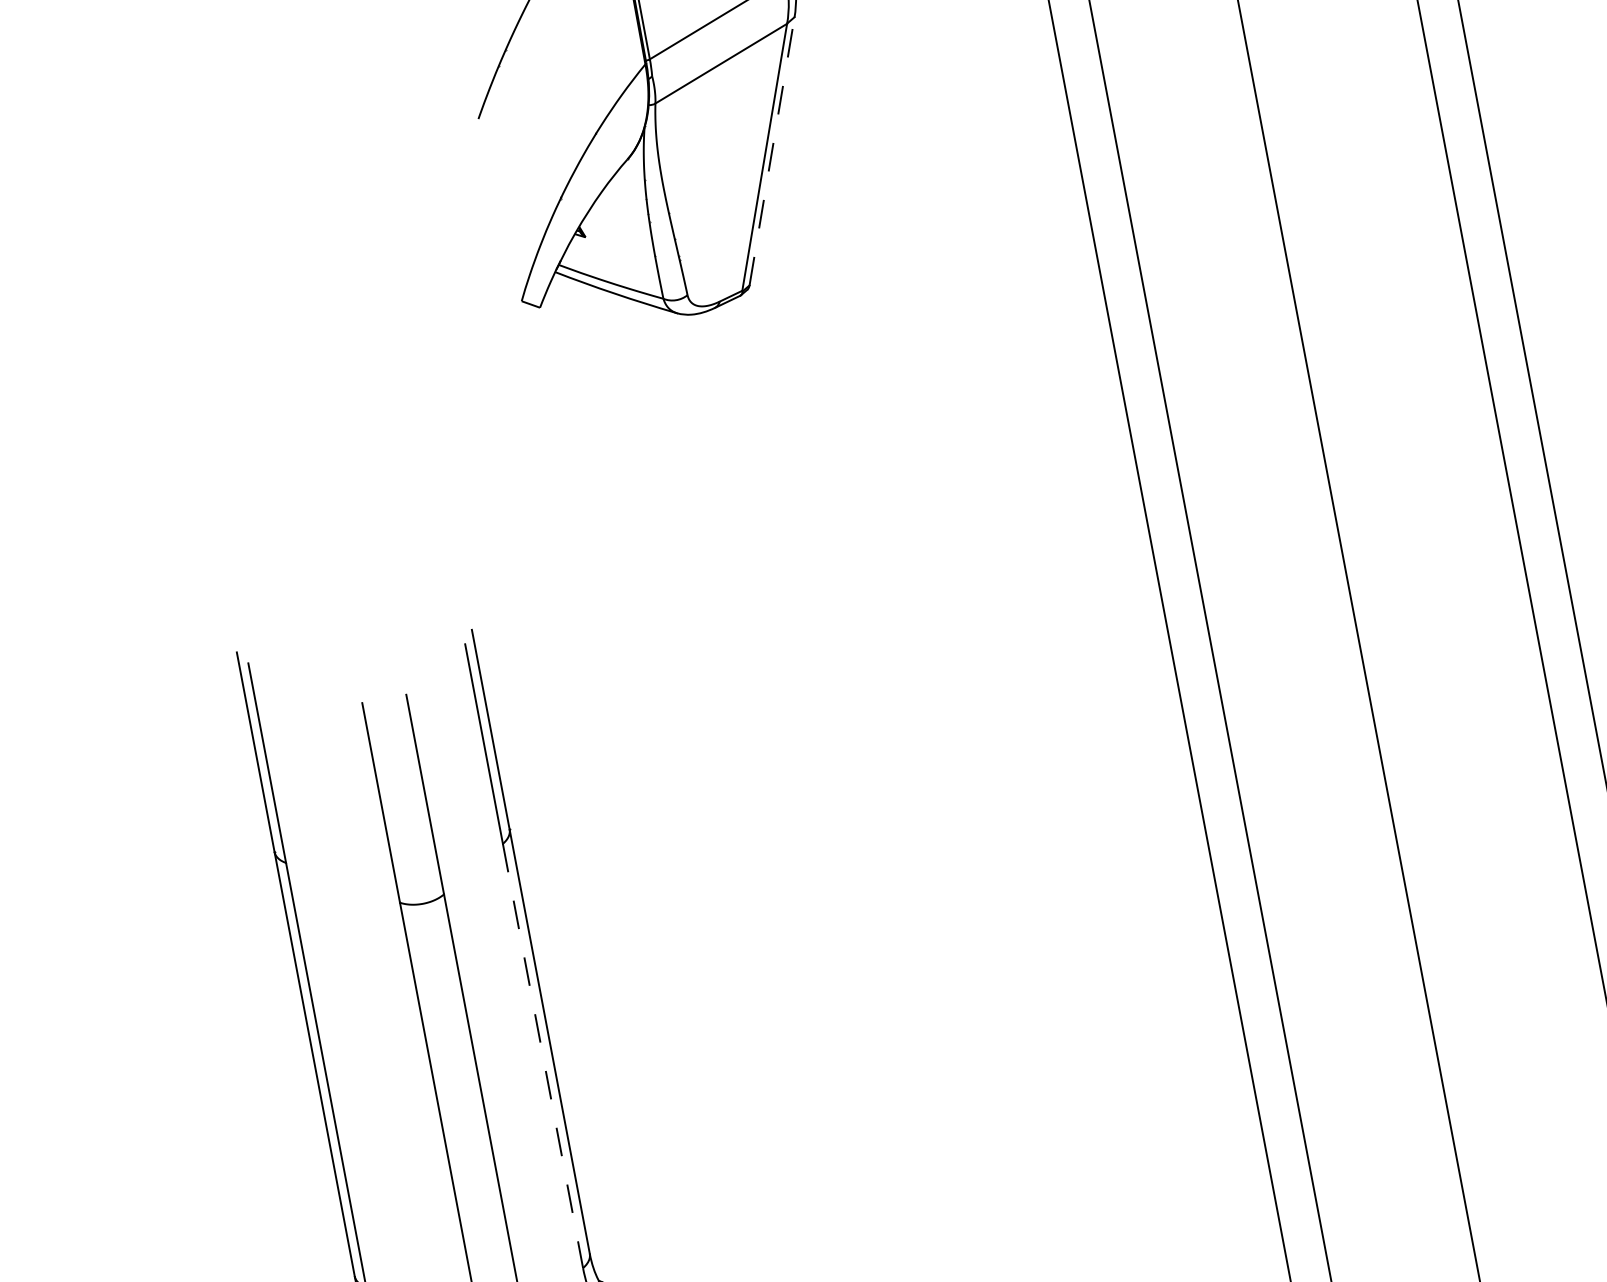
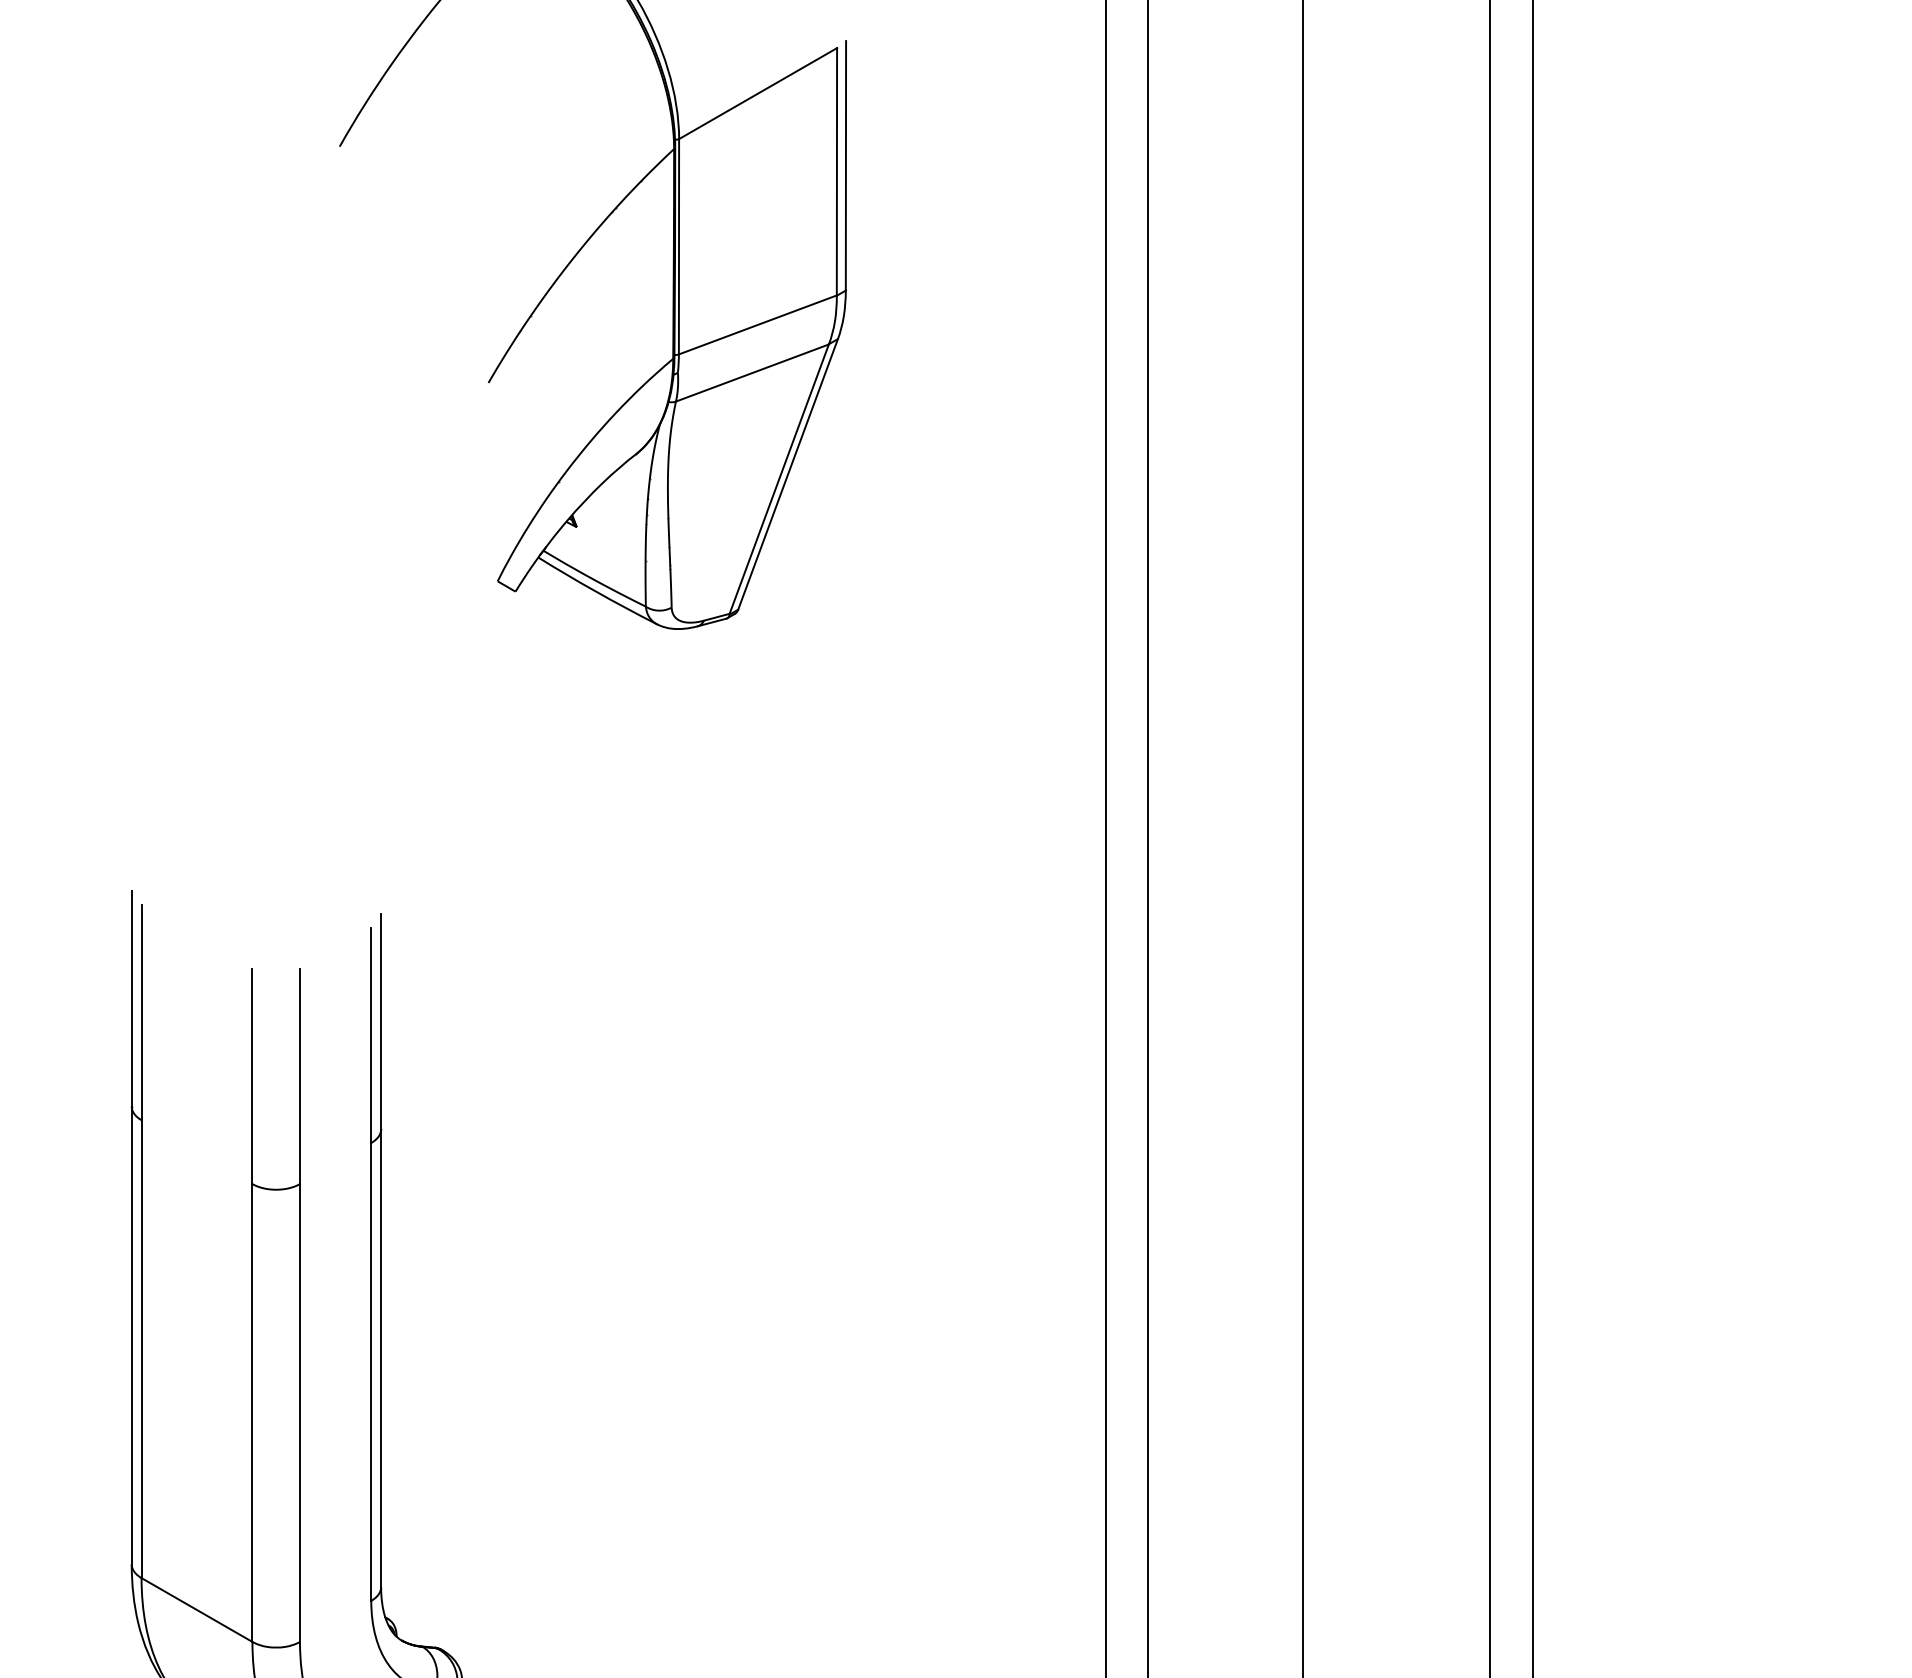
line: (772, 150) -> (788, 473), dashed -> solid
line: (543, 1055) -> (371, 1371), dashed -> solid

